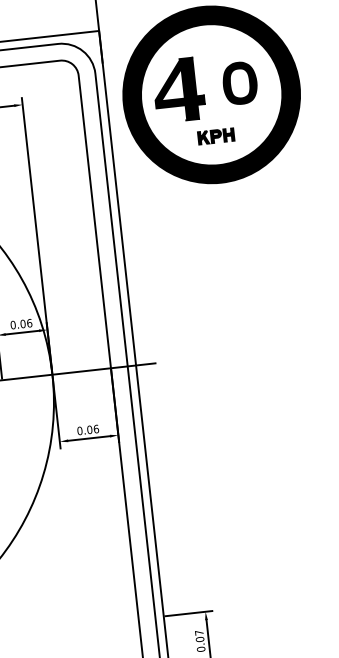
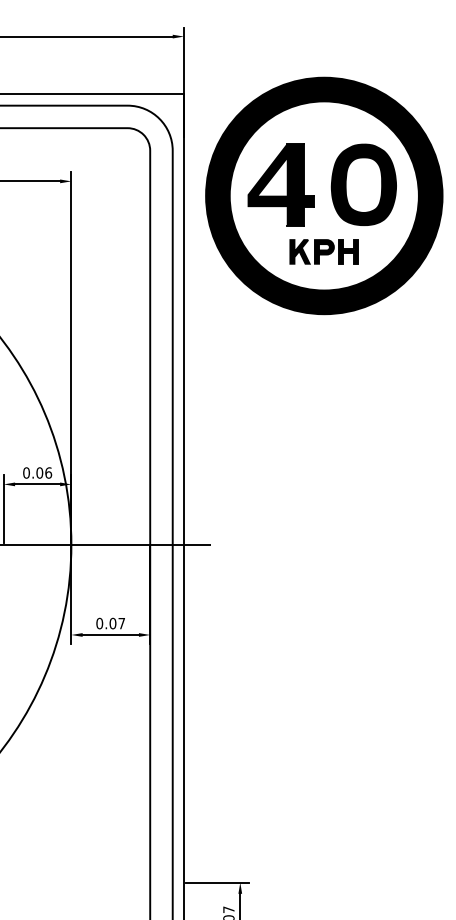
part: (239, 83) -> (363, 184), size x1.43
part: (215, 136) -> (323, 251), size x1.43
text: (96, 429) -> (121, 623), 0.06 -> 0.07

